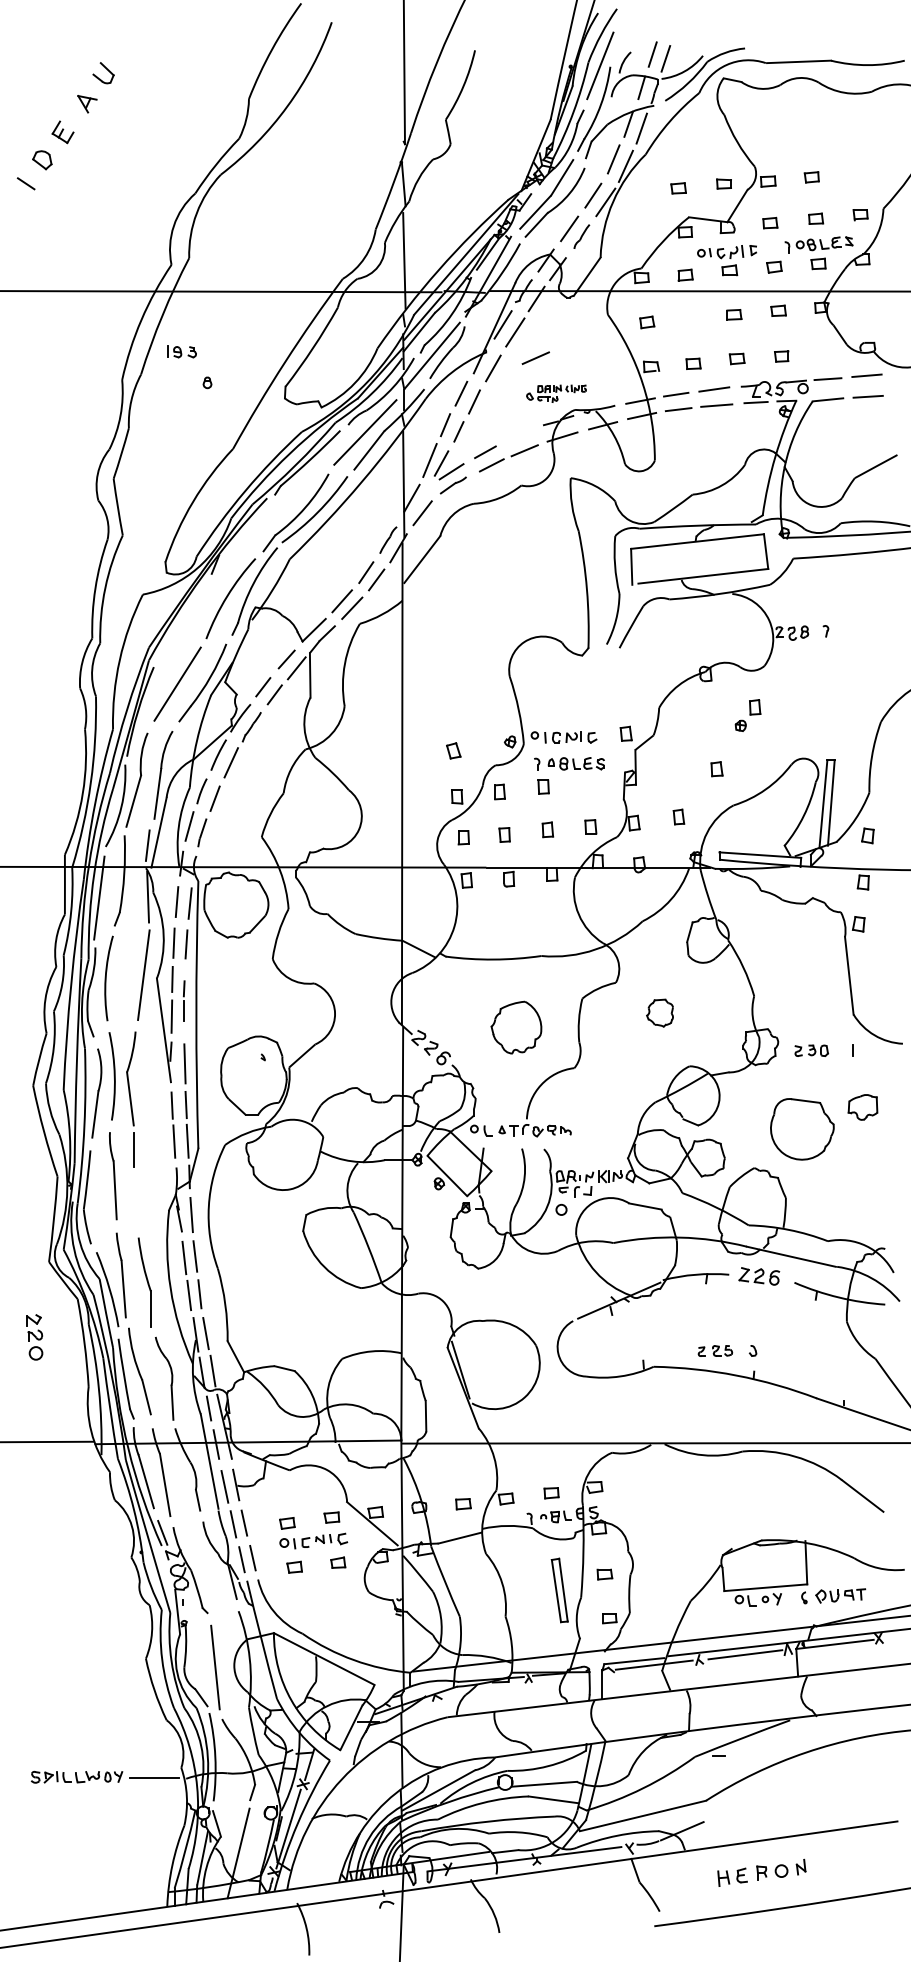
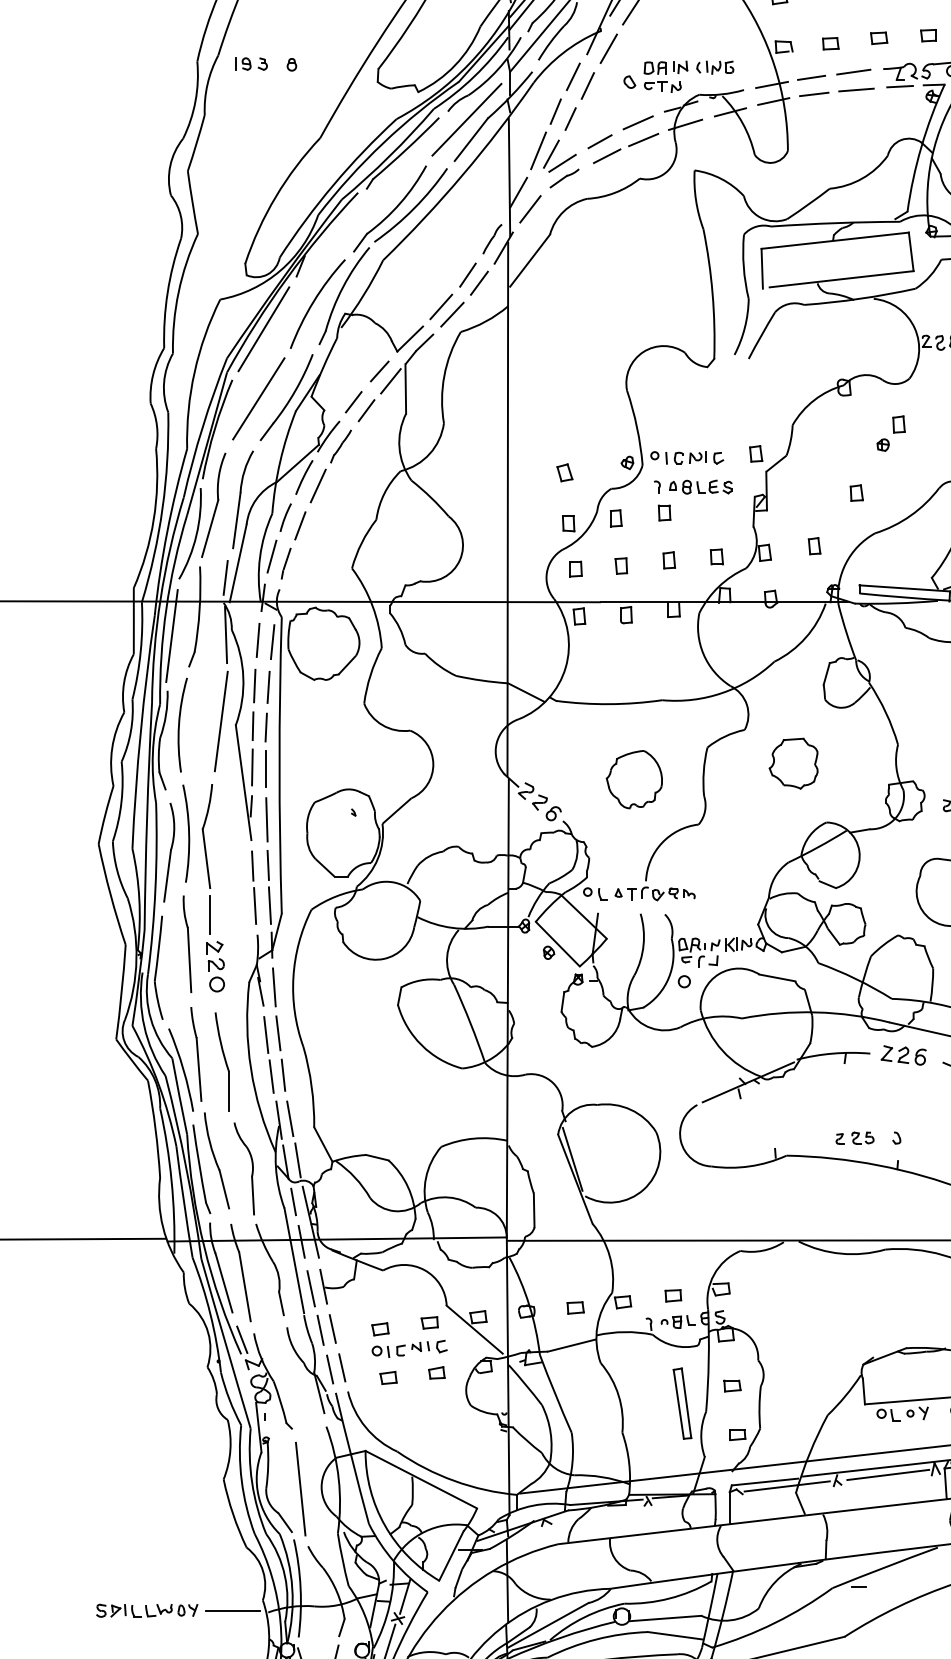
part: (181, 351) -> (250, 63), moved
line: (535, 357) -> (637, 122), moved
part: (556, 393) -> (678, 76), size x1.67
line: (182, 621) -> (264, 329), added
part: (183, 1000) -> (265, 749), size x1.67
part: (659, 1012) -> (793, 762), size x1.67
part: (34, 1337) -> (215, 966), moved

